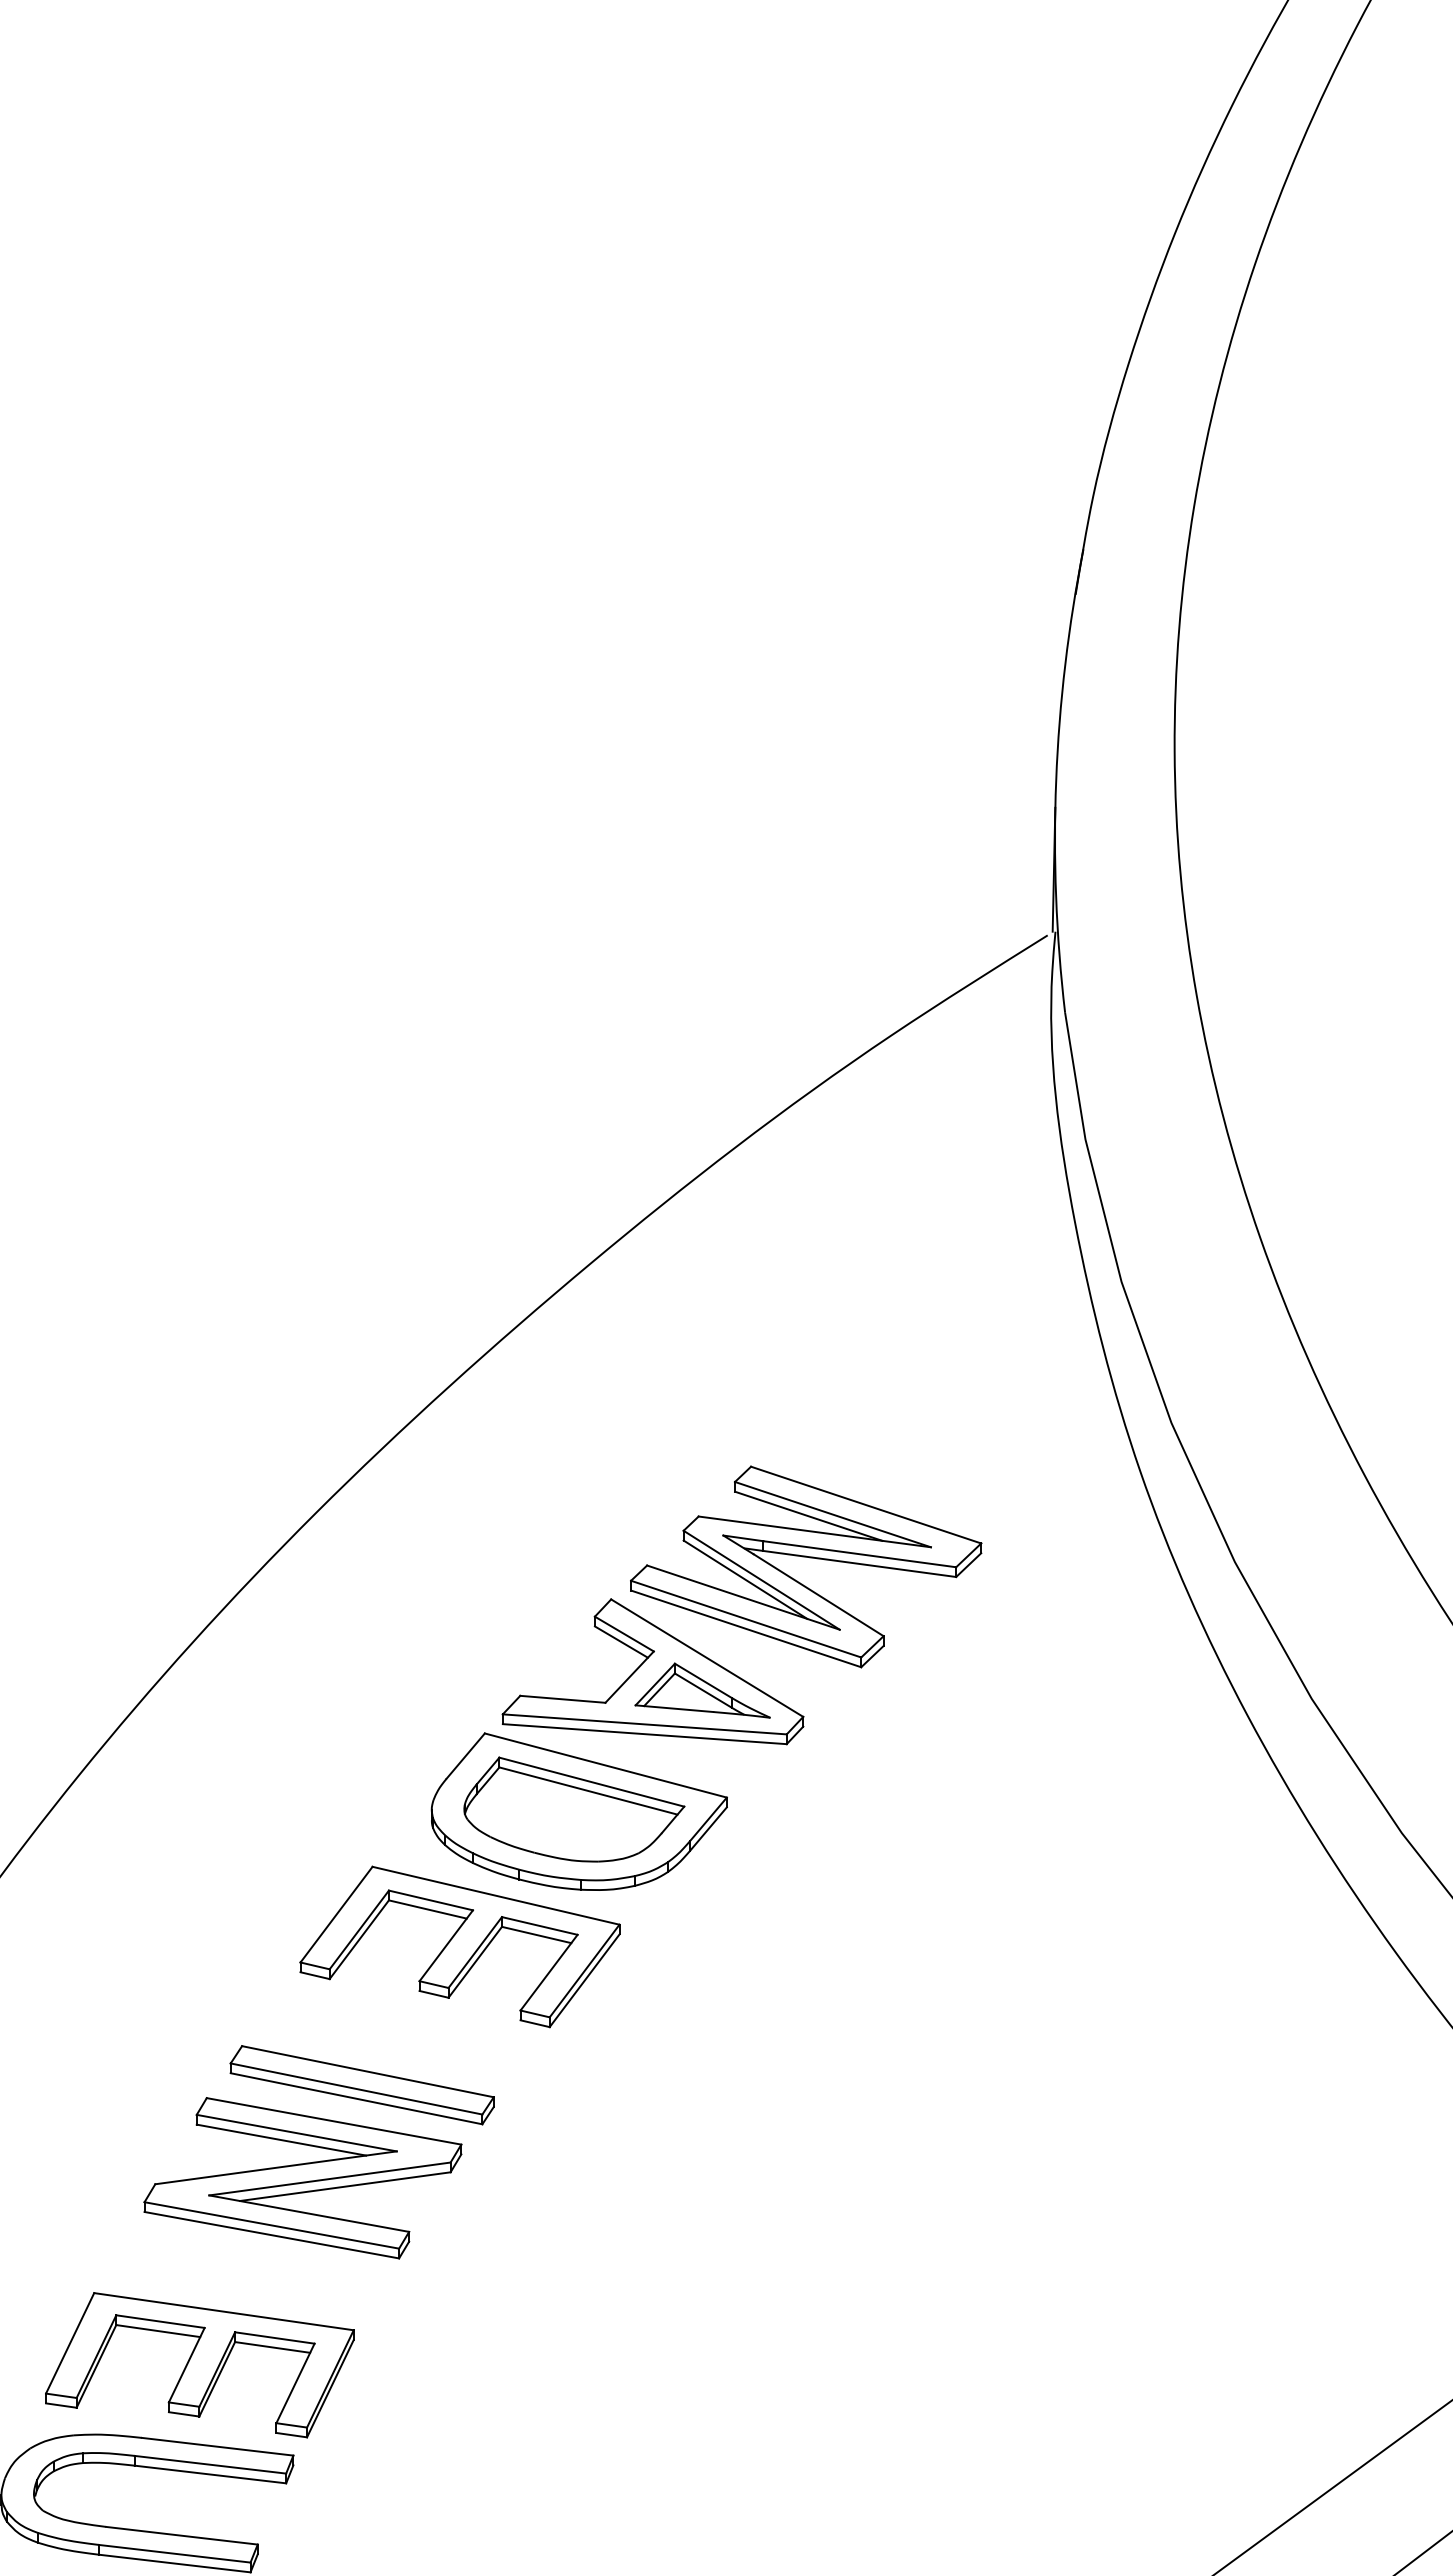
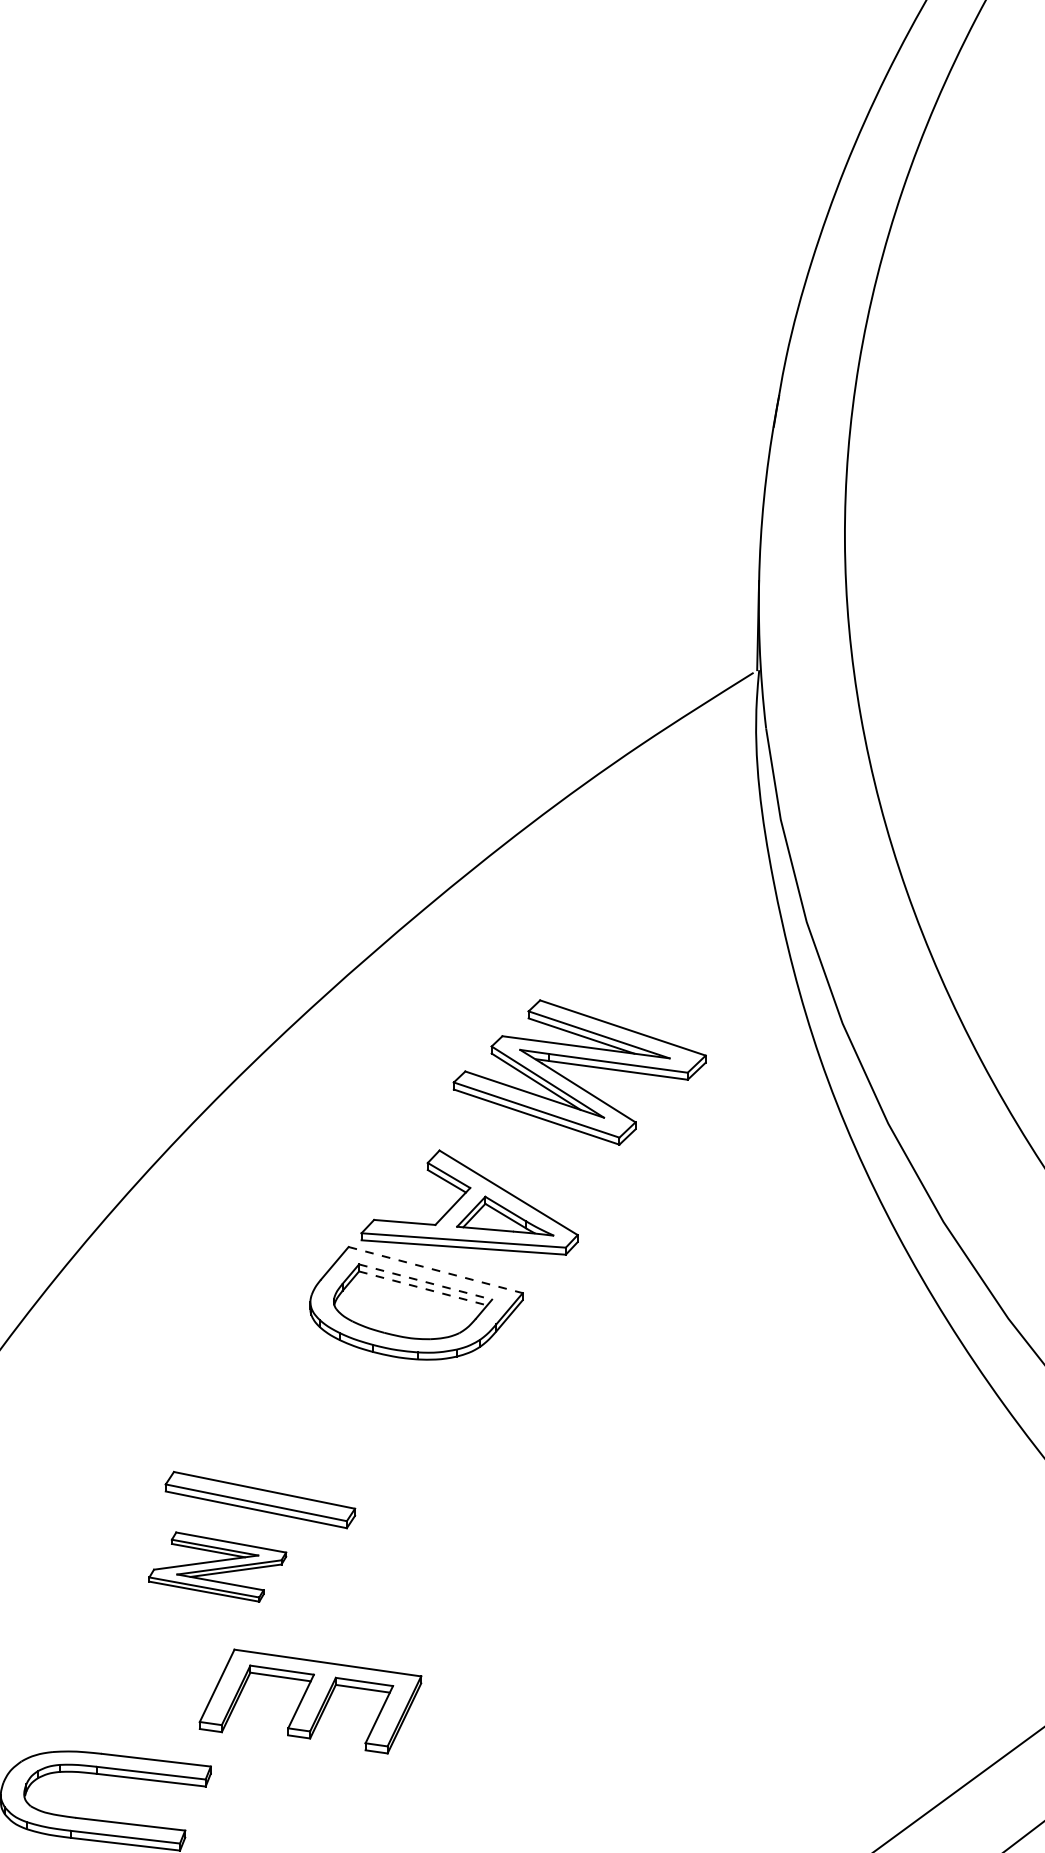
part: (809, 1558) -> (582, 1066), moved
line: (606, 1765) -> (436, 1270), solid -> dashed
line: (591, 1782) -> (425, 1282), solid -> dashed
line: (588, 1791) -> (423, 1288), solid -> dashed
part: (459, 1946) -> (330, 1400), removed
part: (302, 2178) -> (217, 1567), size x0.6
part: (199, 2365) -> (310, 1701), moved

